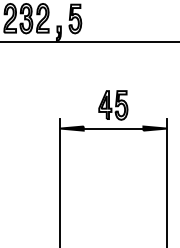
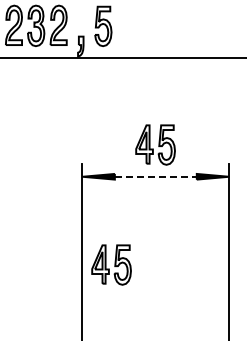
line: (113, 128) -> (155, 176), solid -> dashed
part: (81, 192) -> (111, 264), added

